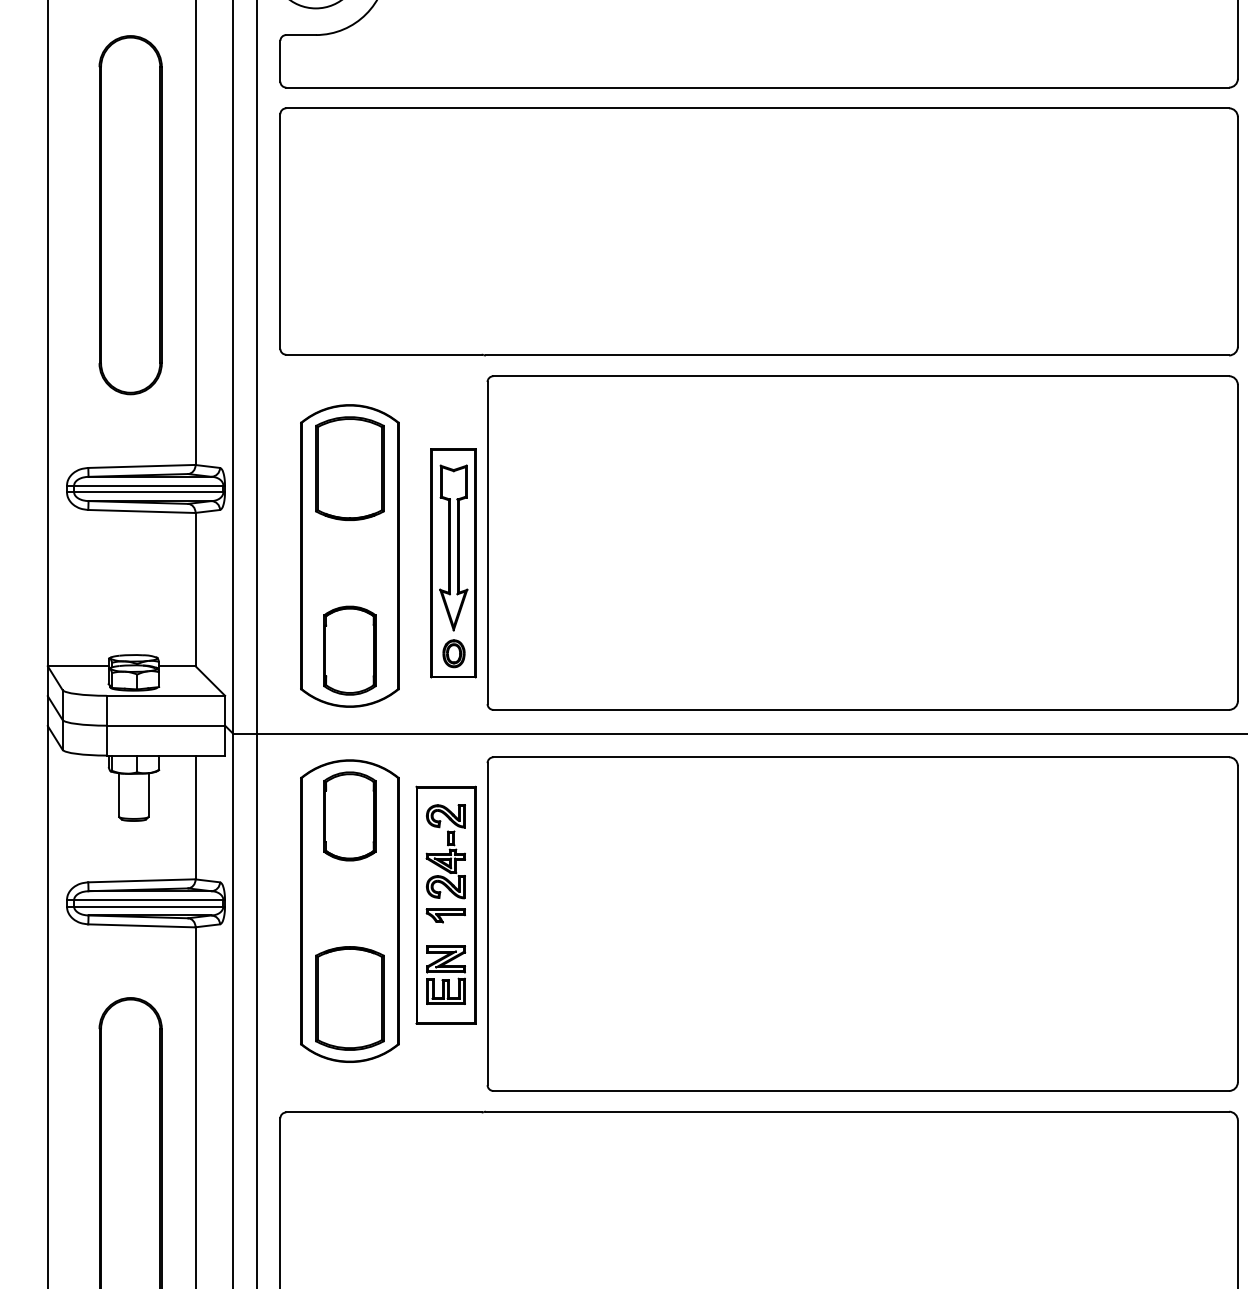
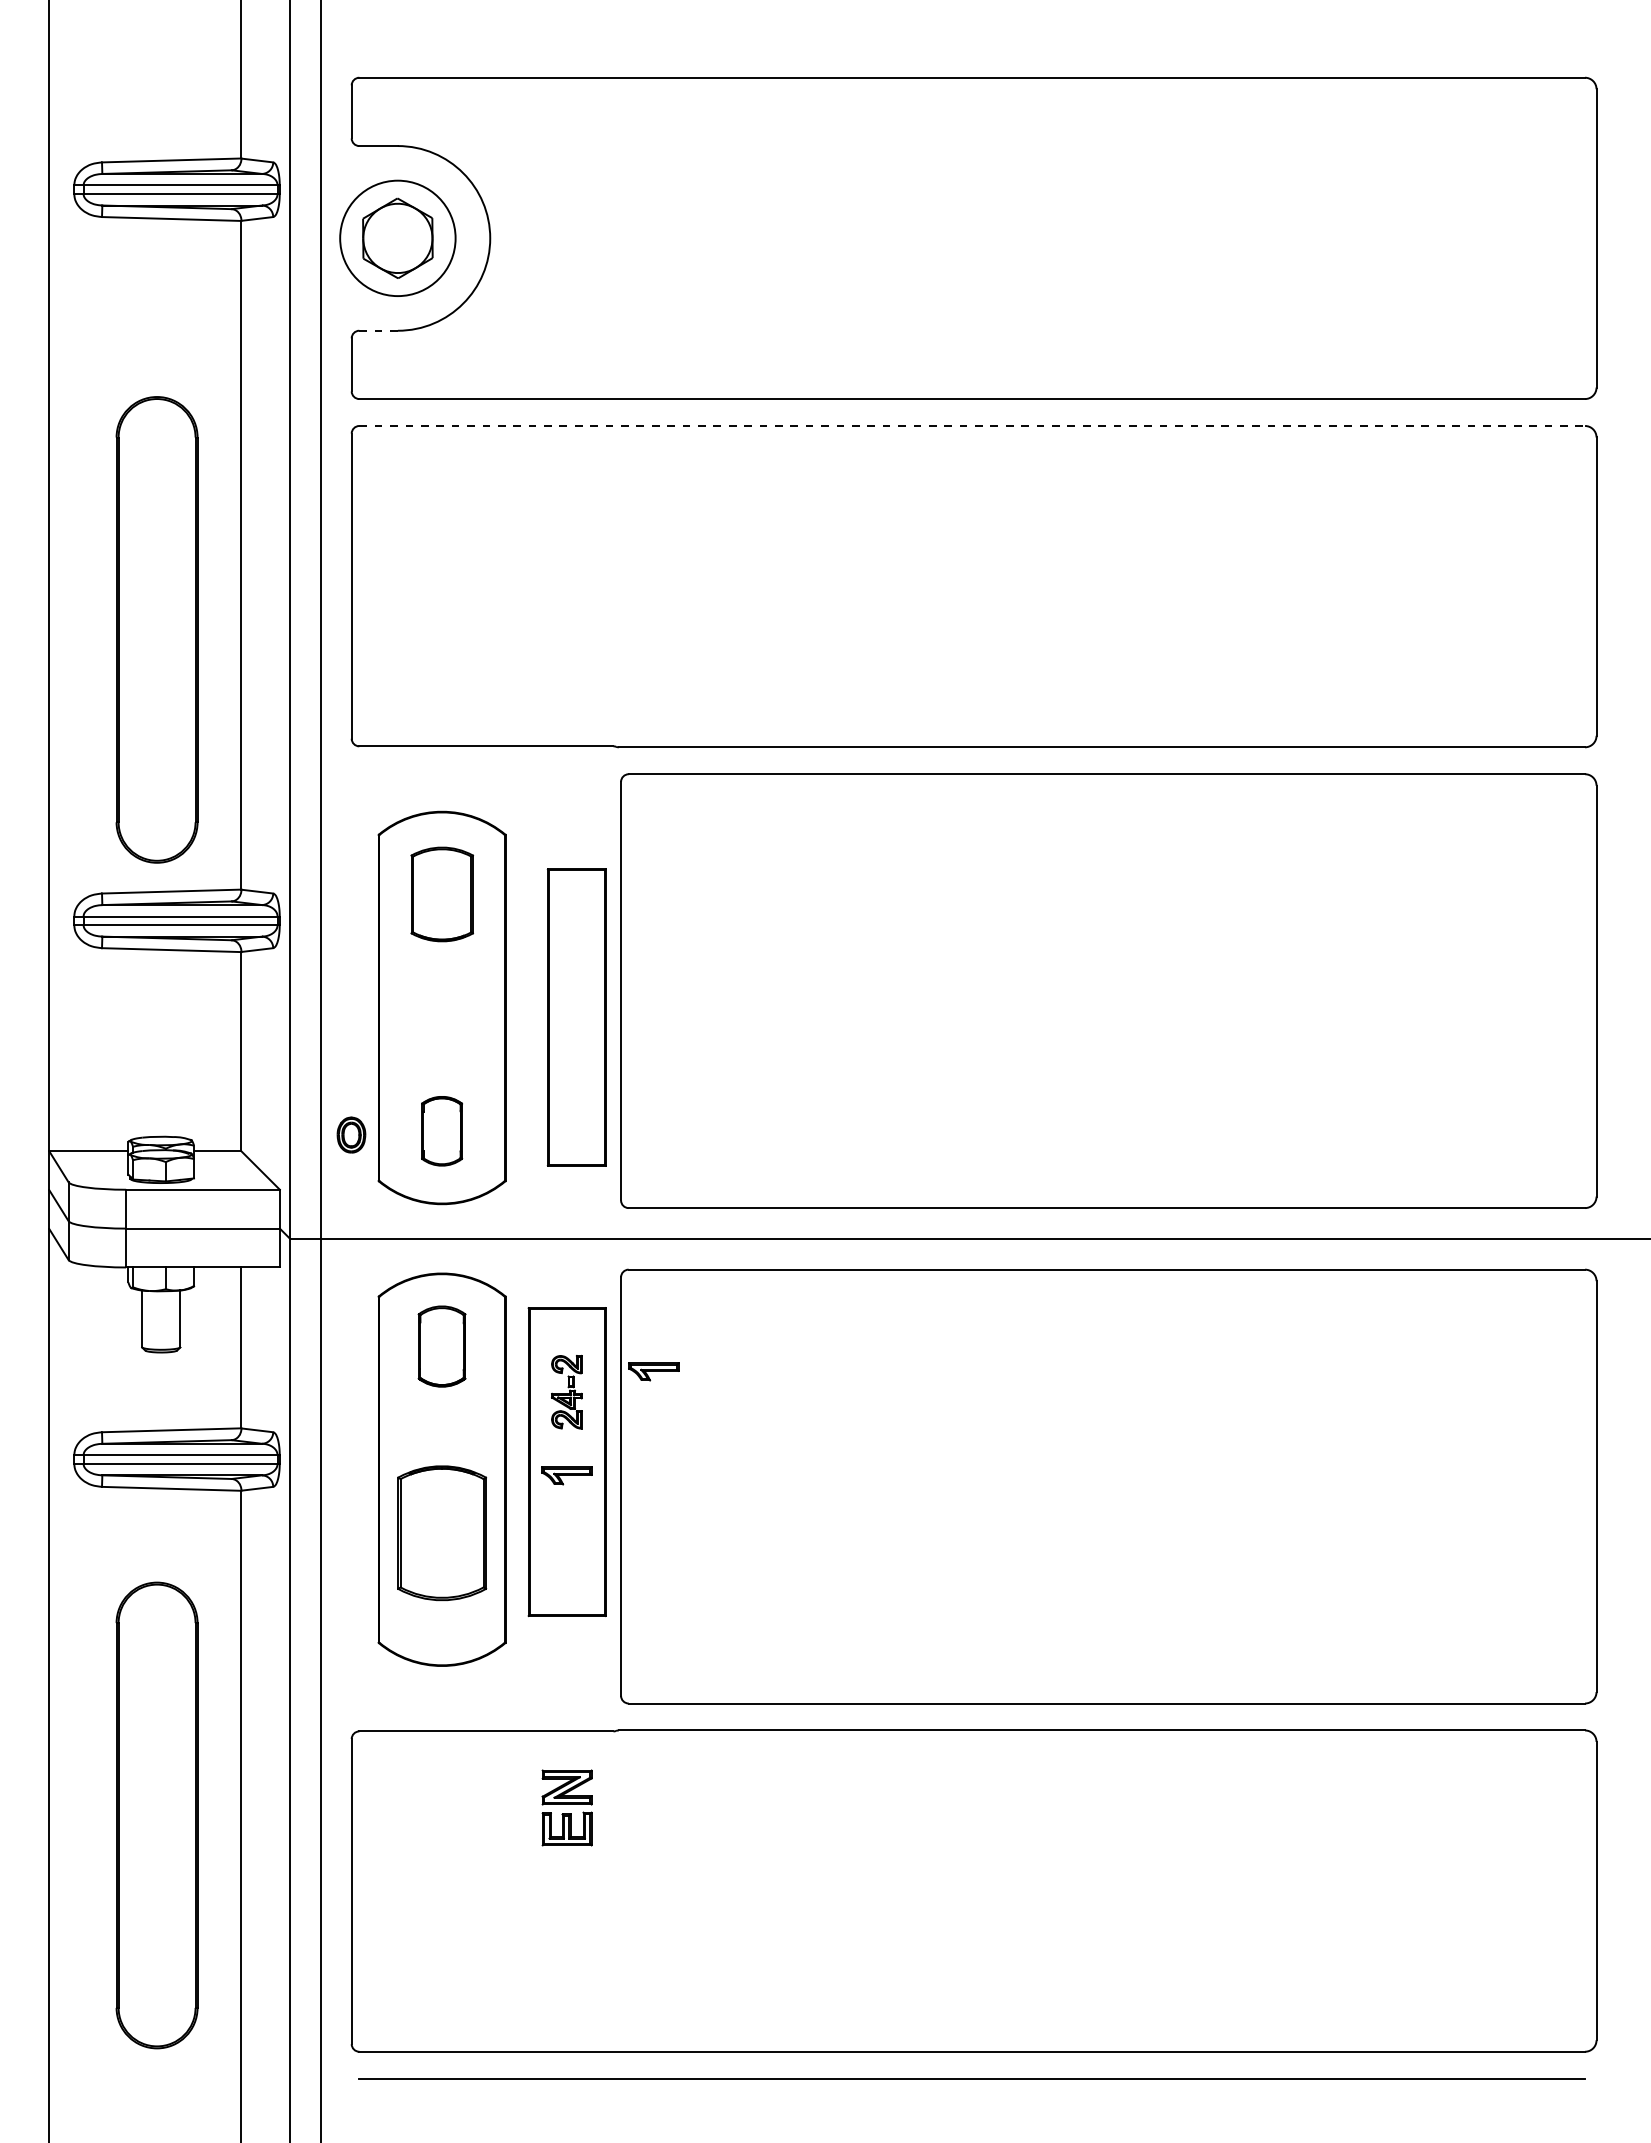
line: (301, 34) -> (379, 330), solid -> dashed
line: (757, 108) -> (972, 426), solid -> dashed
part: (130, 214) -> (156, 629), moved
part: (350, 468) -> (442, 894), size x0.7
part: (453, 547) -> (576, 997), removed
part: (349, 650) -> (441, 1131), size x0.6
part: (454, 653) -> (351, 1134), moved
part: (349, 816) -> (441, 1346), size x0.7
part: (512, 835) -> (653, 1371), added
part: (445, 850) -> (566, 1391), size x0.6
part: (445, 974) -> (566, 1807), moved
part: (350, 998) -> (442, 1533), moved

